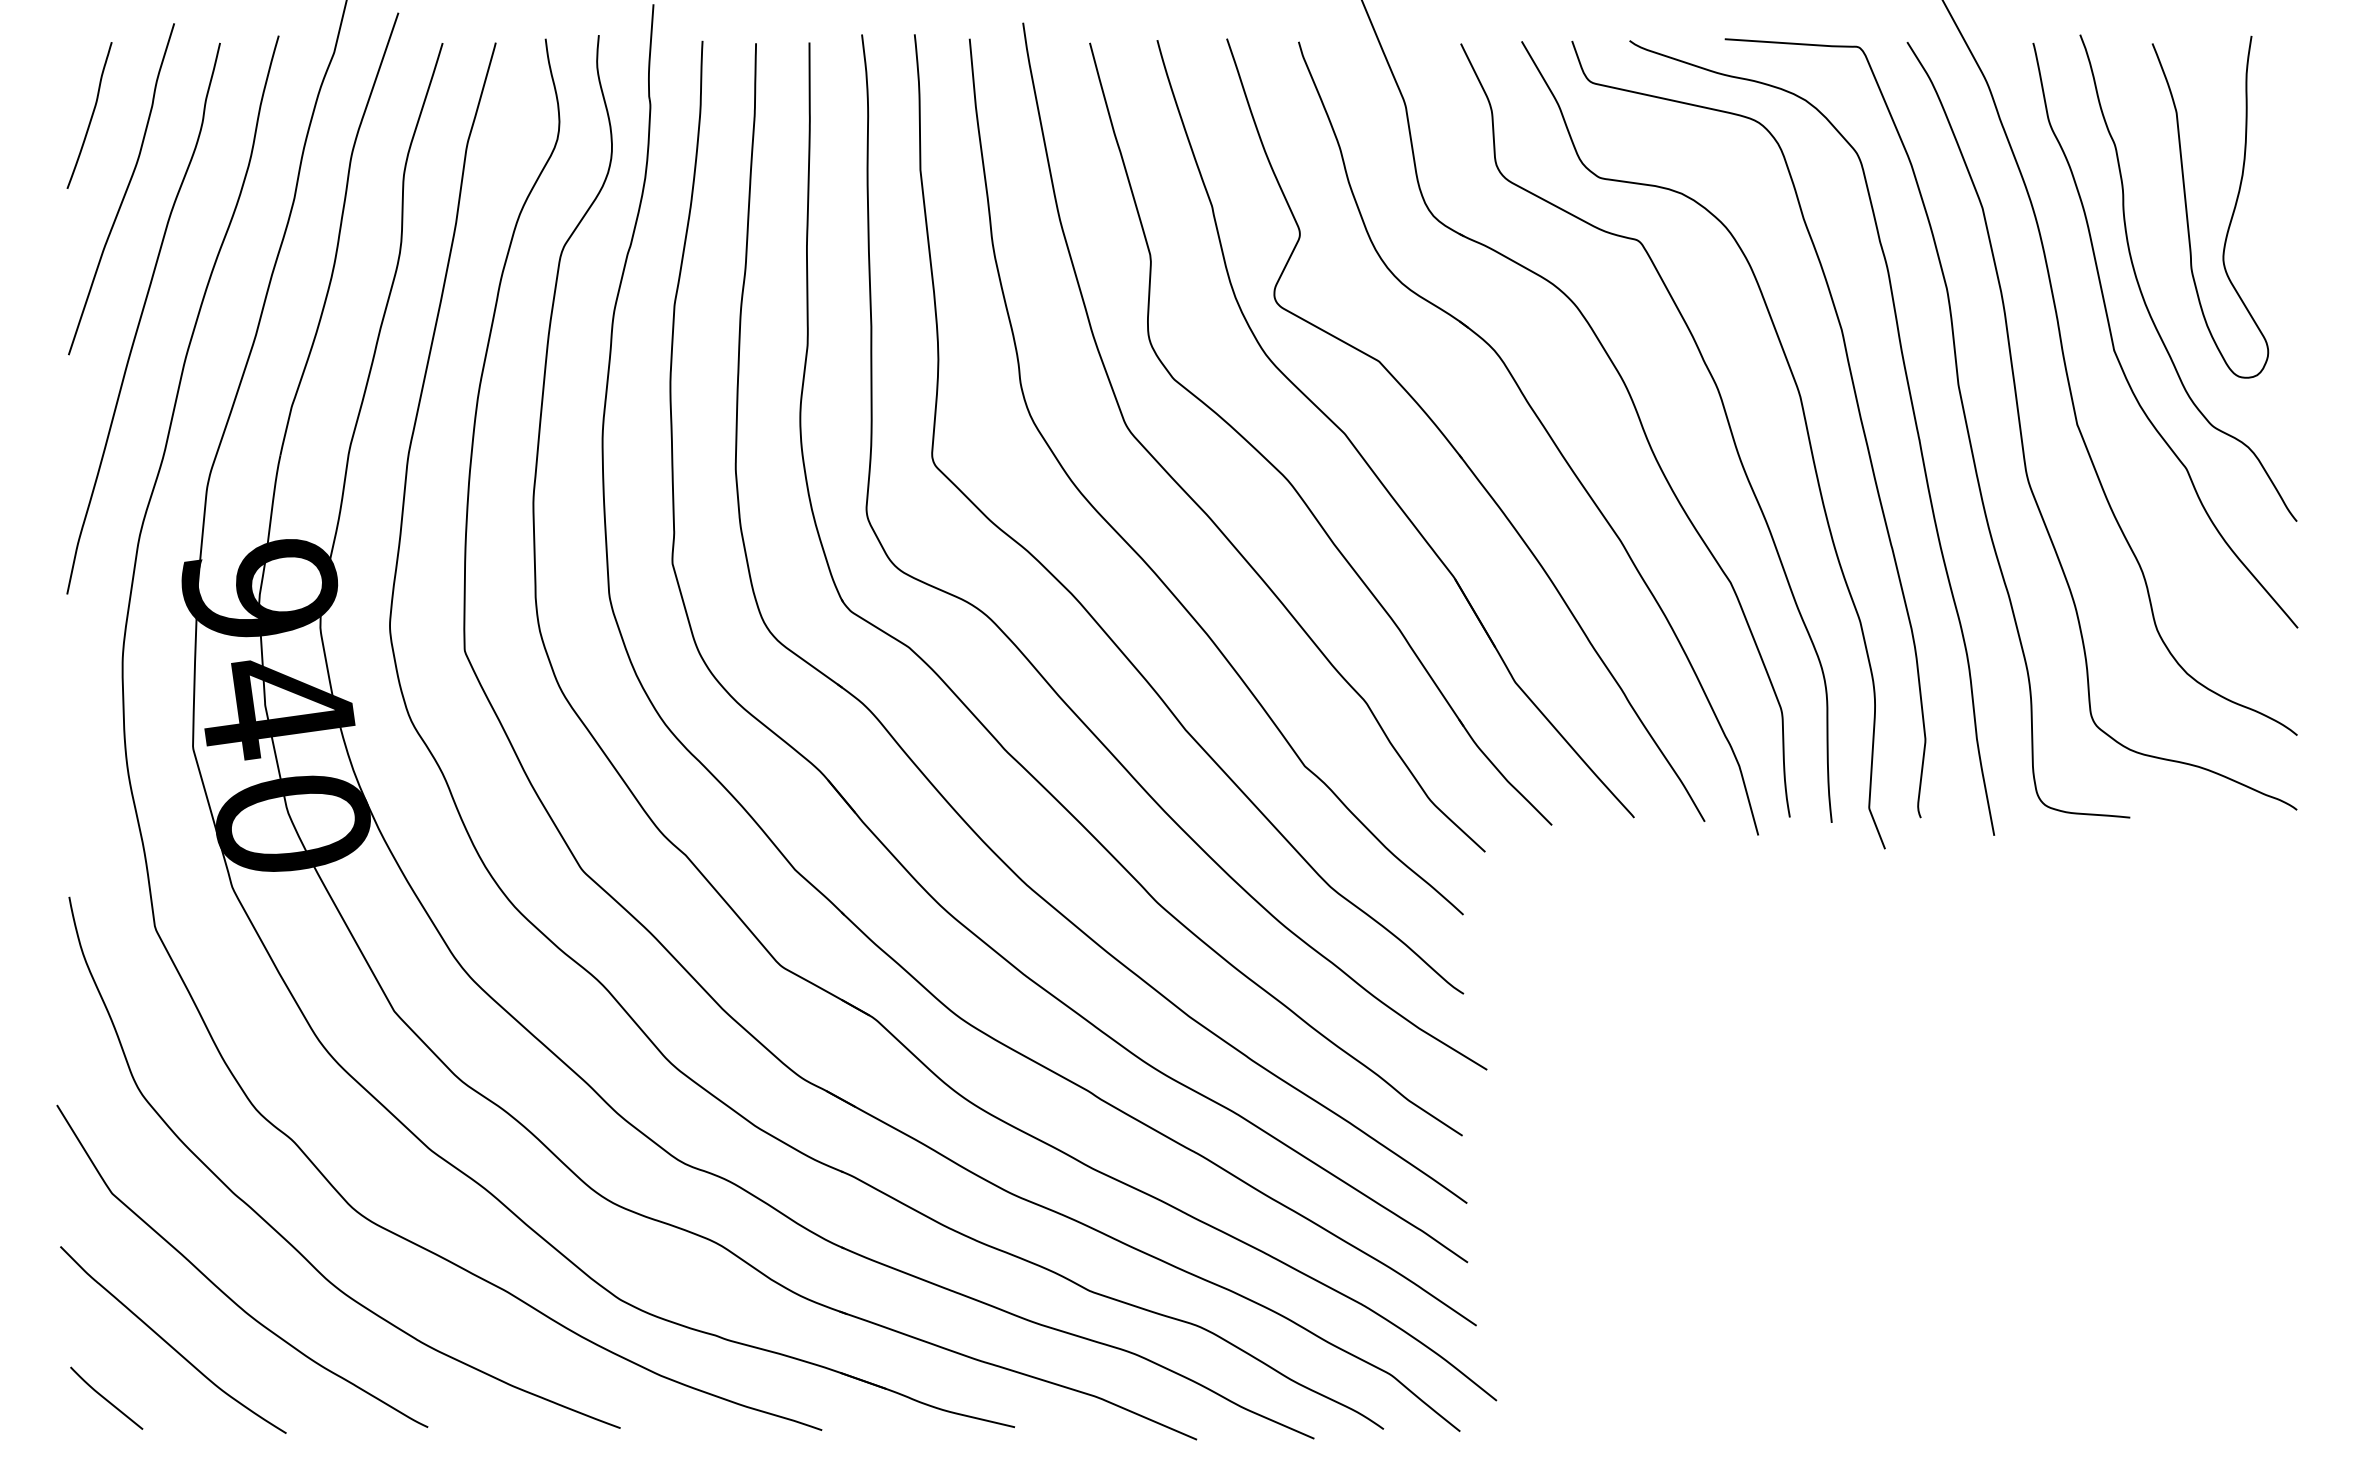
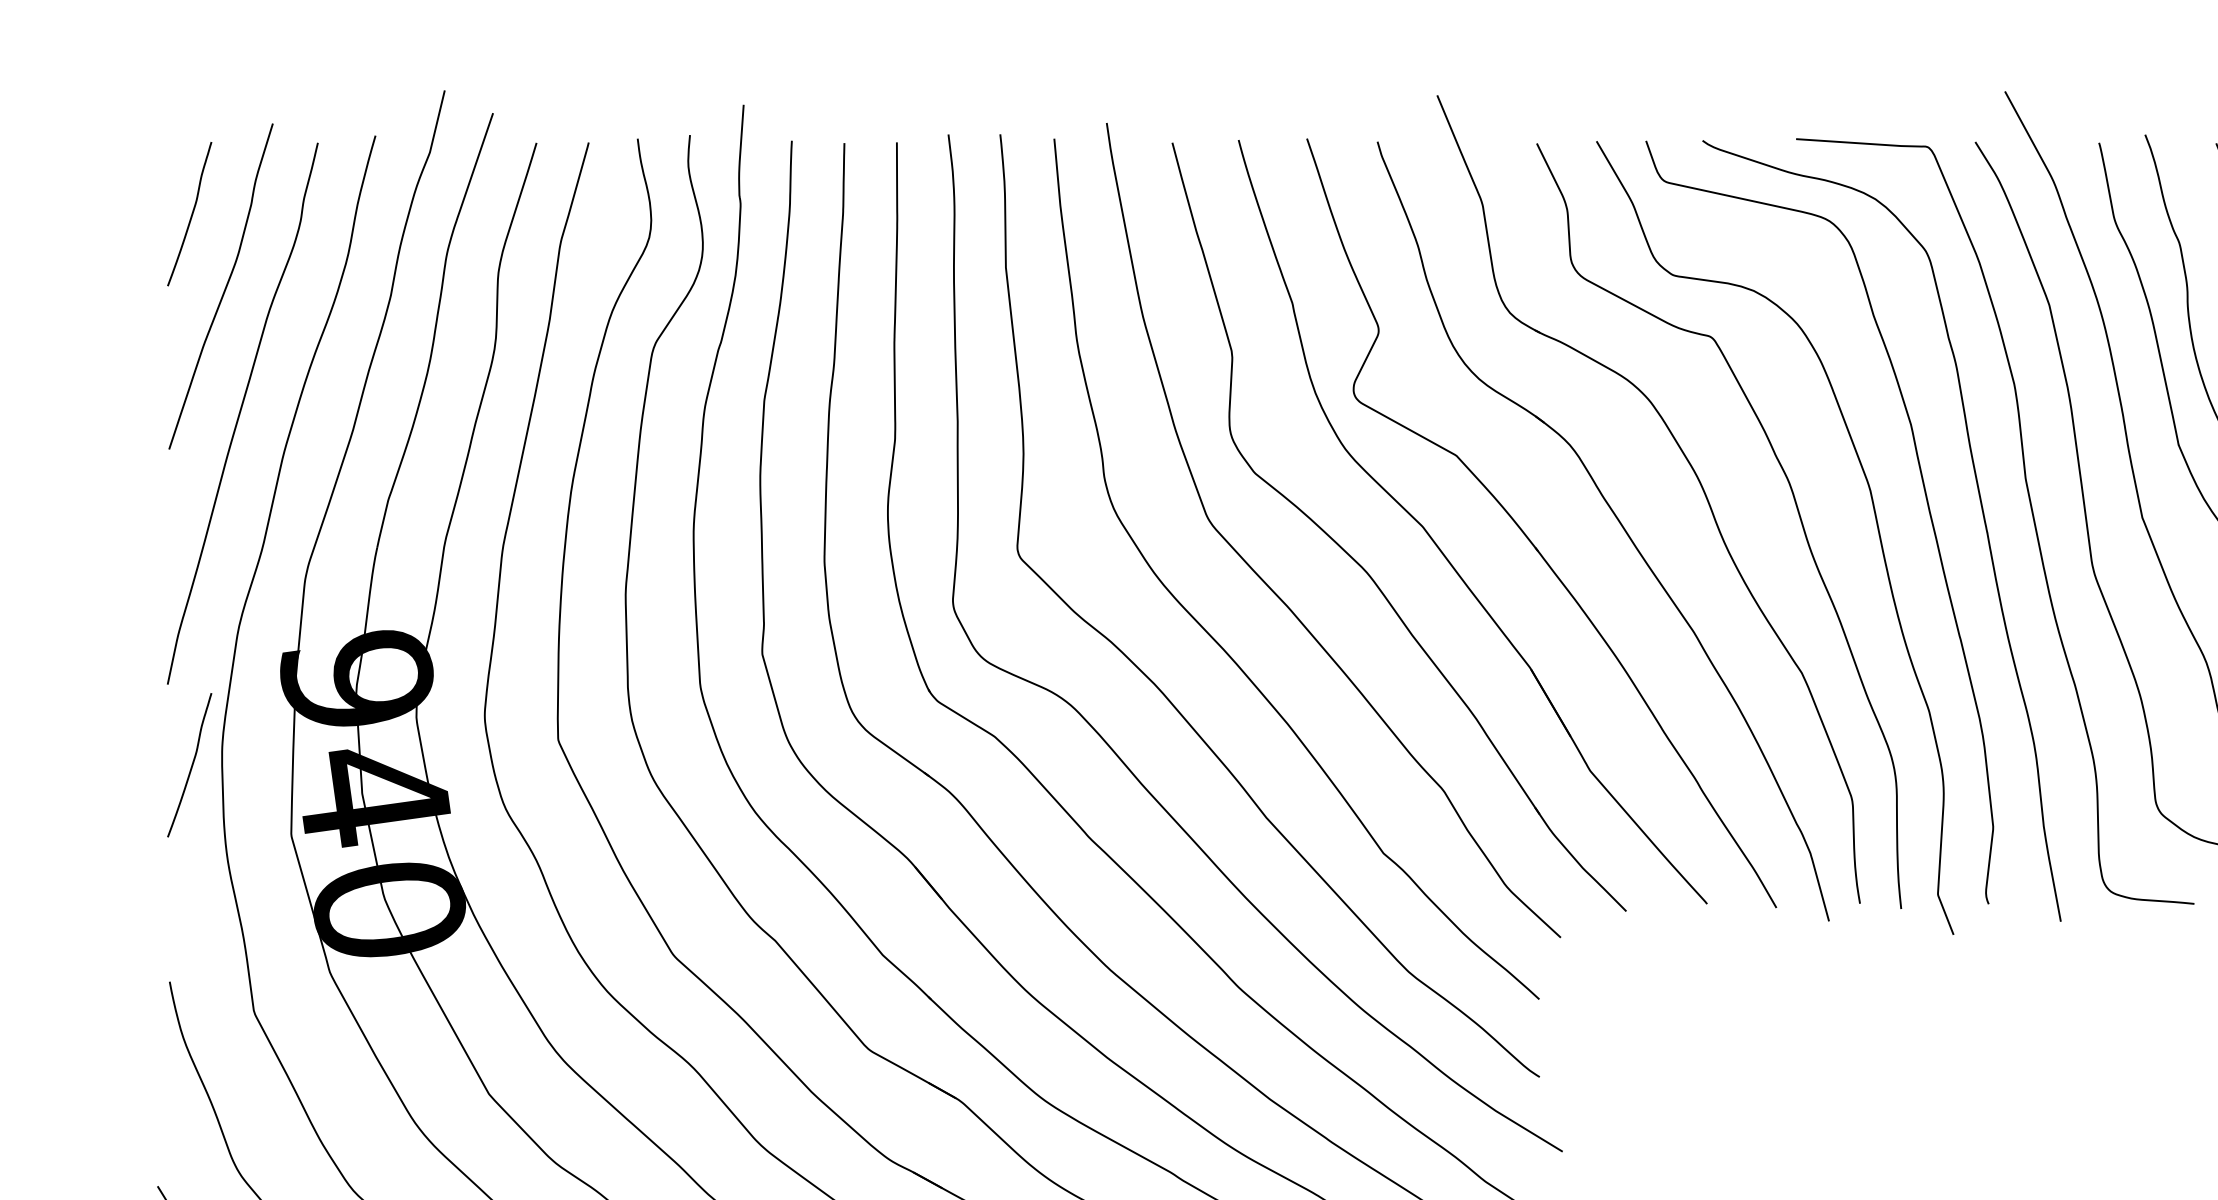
curve: (91, 676) -> (191, 765), added

